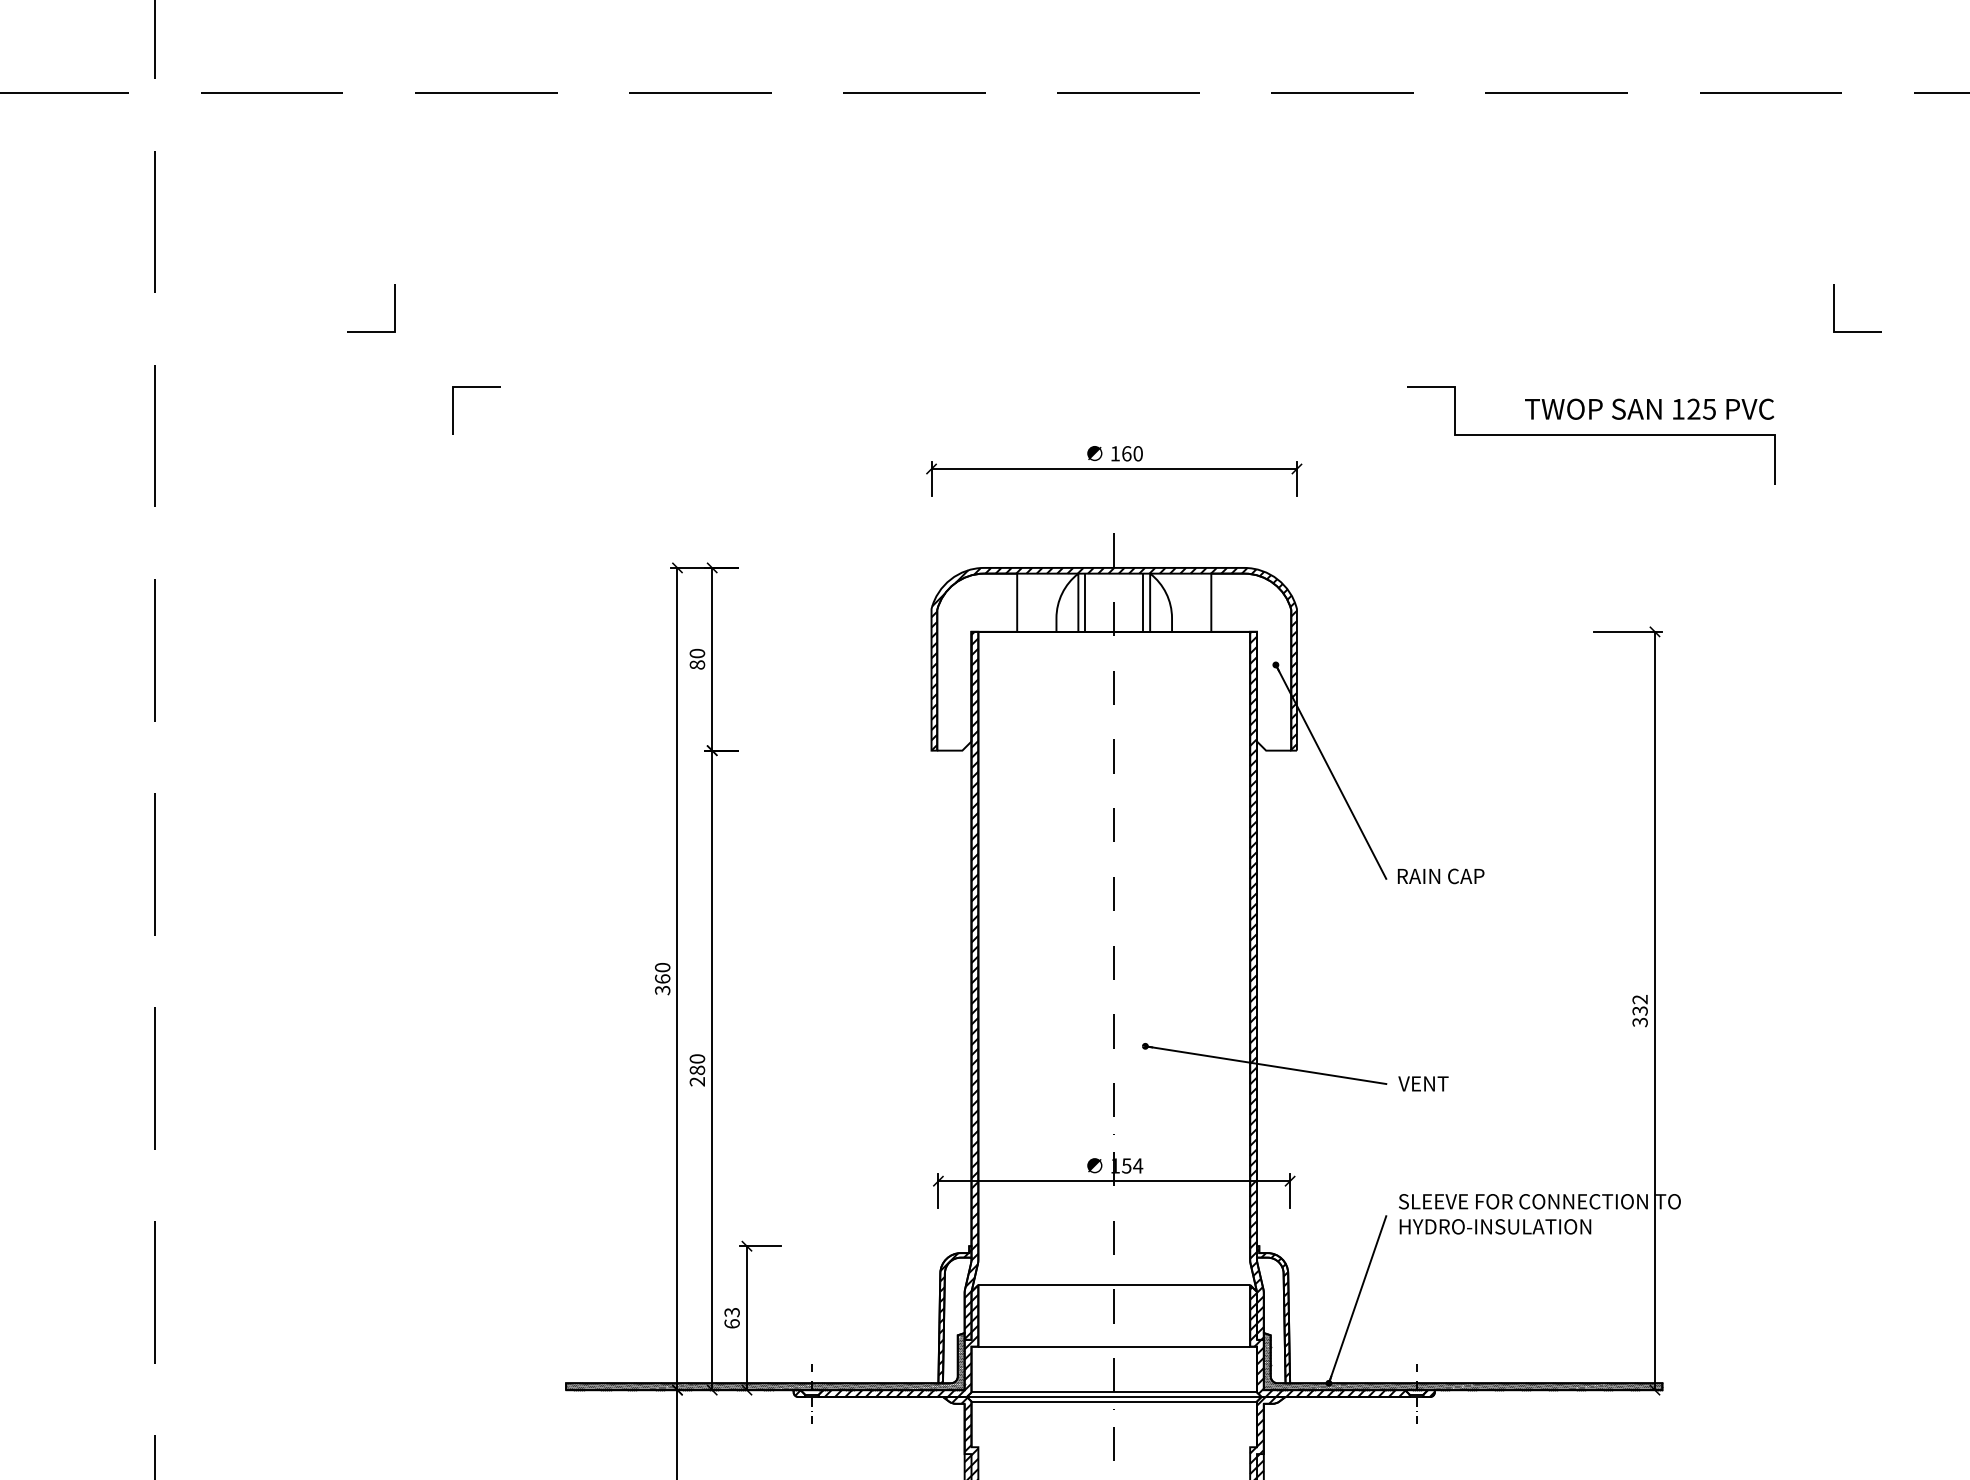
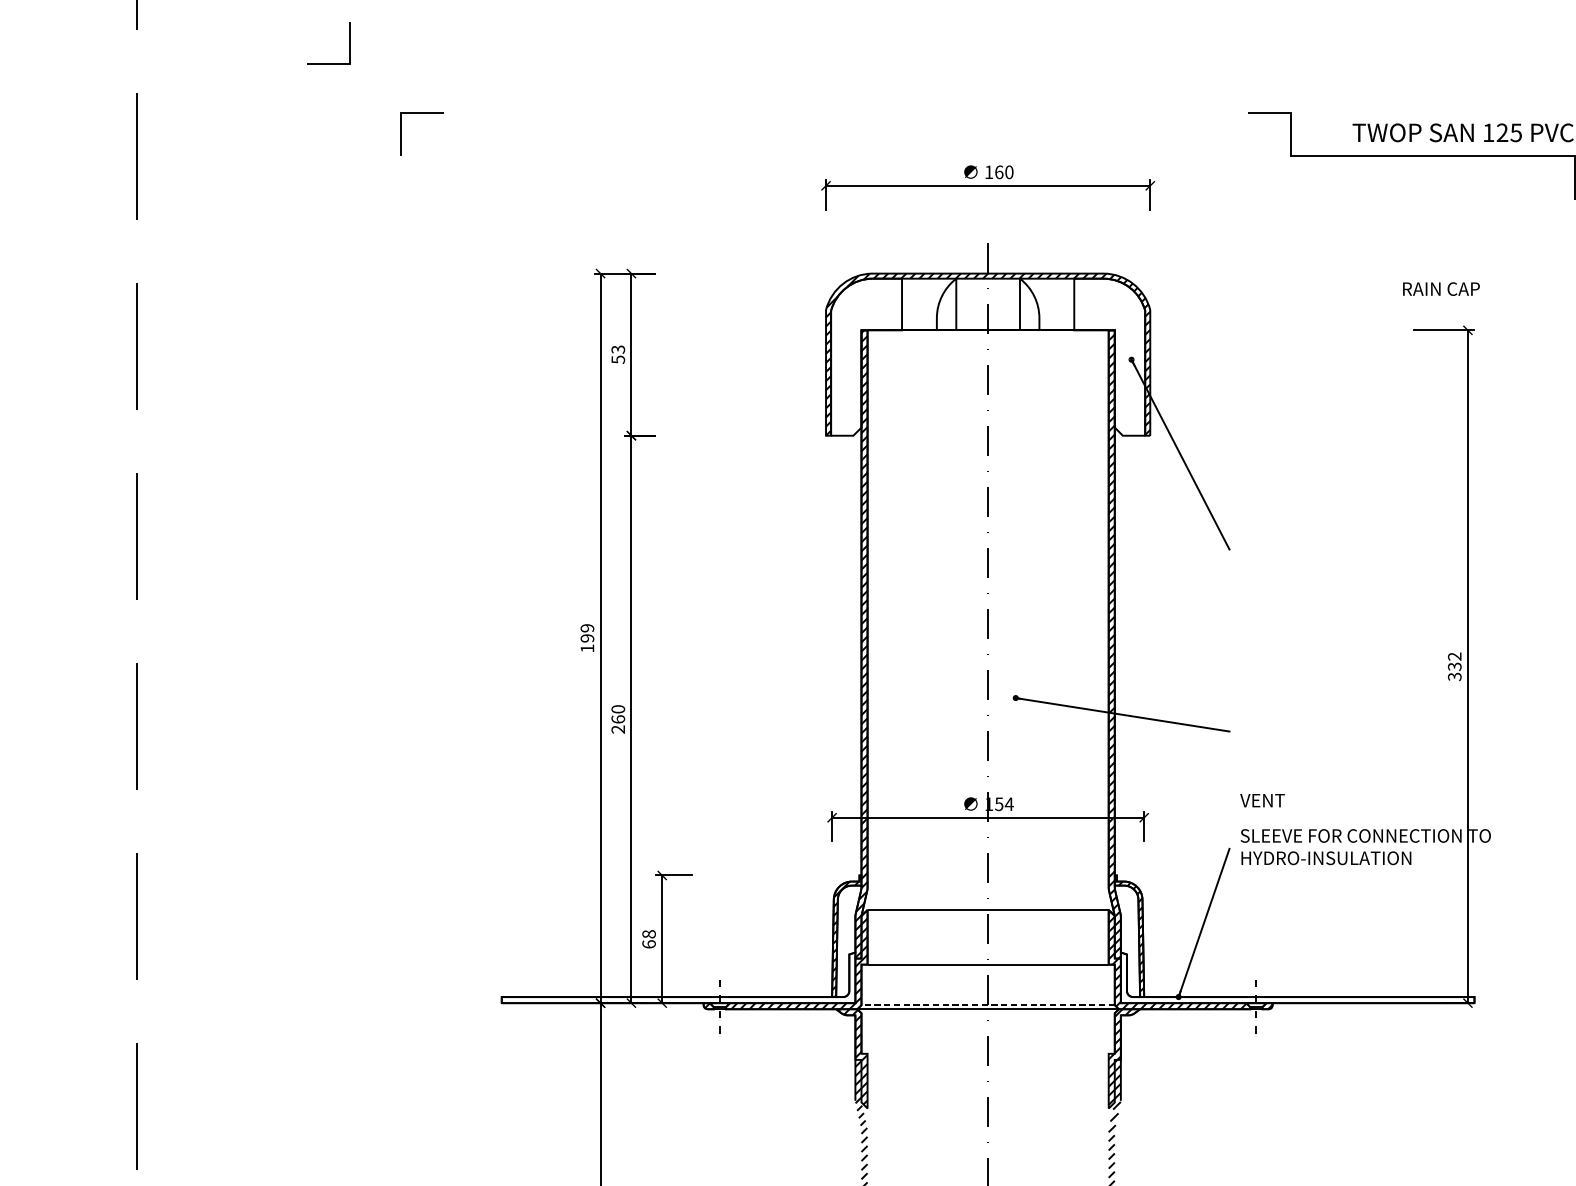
line: (1085, 602) -> (962, 304), removed
line: (1143, 602) -> (1014, 304), removed
text: (697, 658) -> (618, 353), 80 -> 53
text: (1440, 876) -> (1440, 289), moved
text: (662, 979) -> (587, 638), 360 -> 199
text: (697, 1070) -> (618, 719), 280 -> 260
text: (1423, 1083) -> (1262, 800), moved
text: (731, 1312) -> (648, 934), 63 -> 68
hatch: (765, 1361) -> (678, 977), removed
hatch: (1462, 1362) -> (1297, 978), removed
line: (1114, 1392) -> (988, 1005), solid -> dashed
line: (1113, 1401) -> (987, 1013), removed

